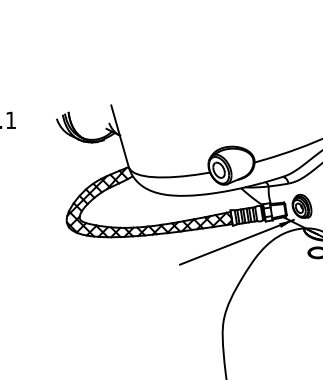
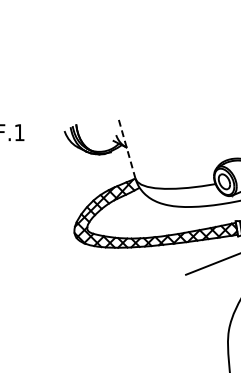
line: (119, 135) -> (126, 147), solid -> dashed

